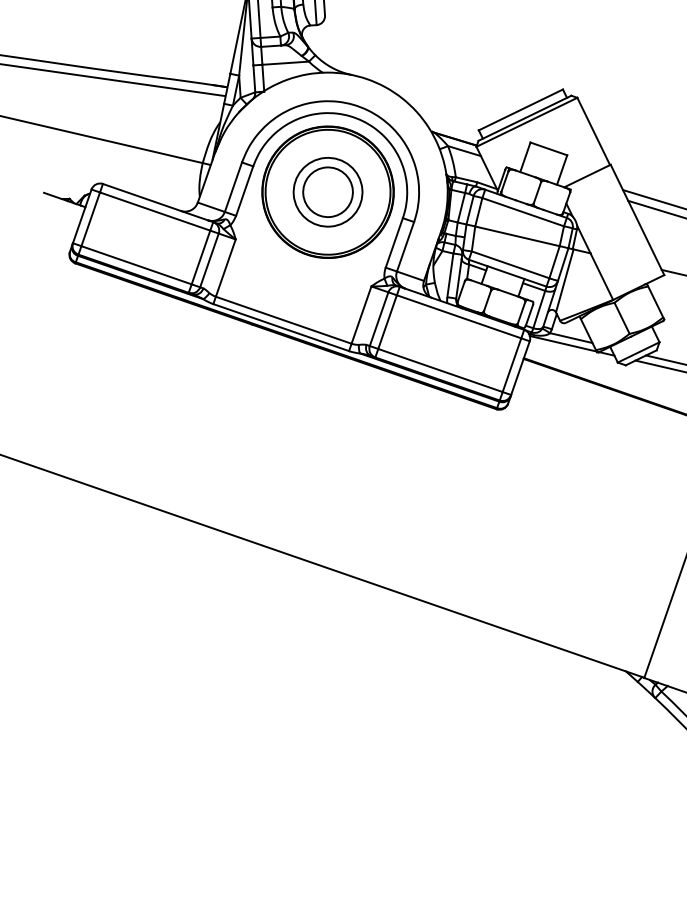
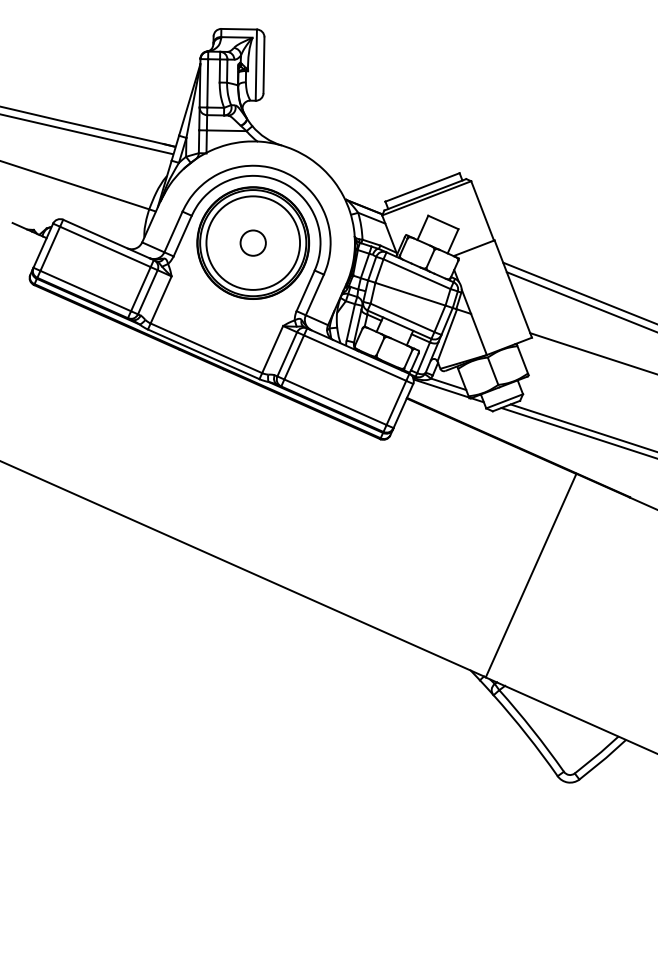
circle: (328, 191) -> (253, 242), size x1.6
circle: (328, 192) -> (253, 243), size x0.6

